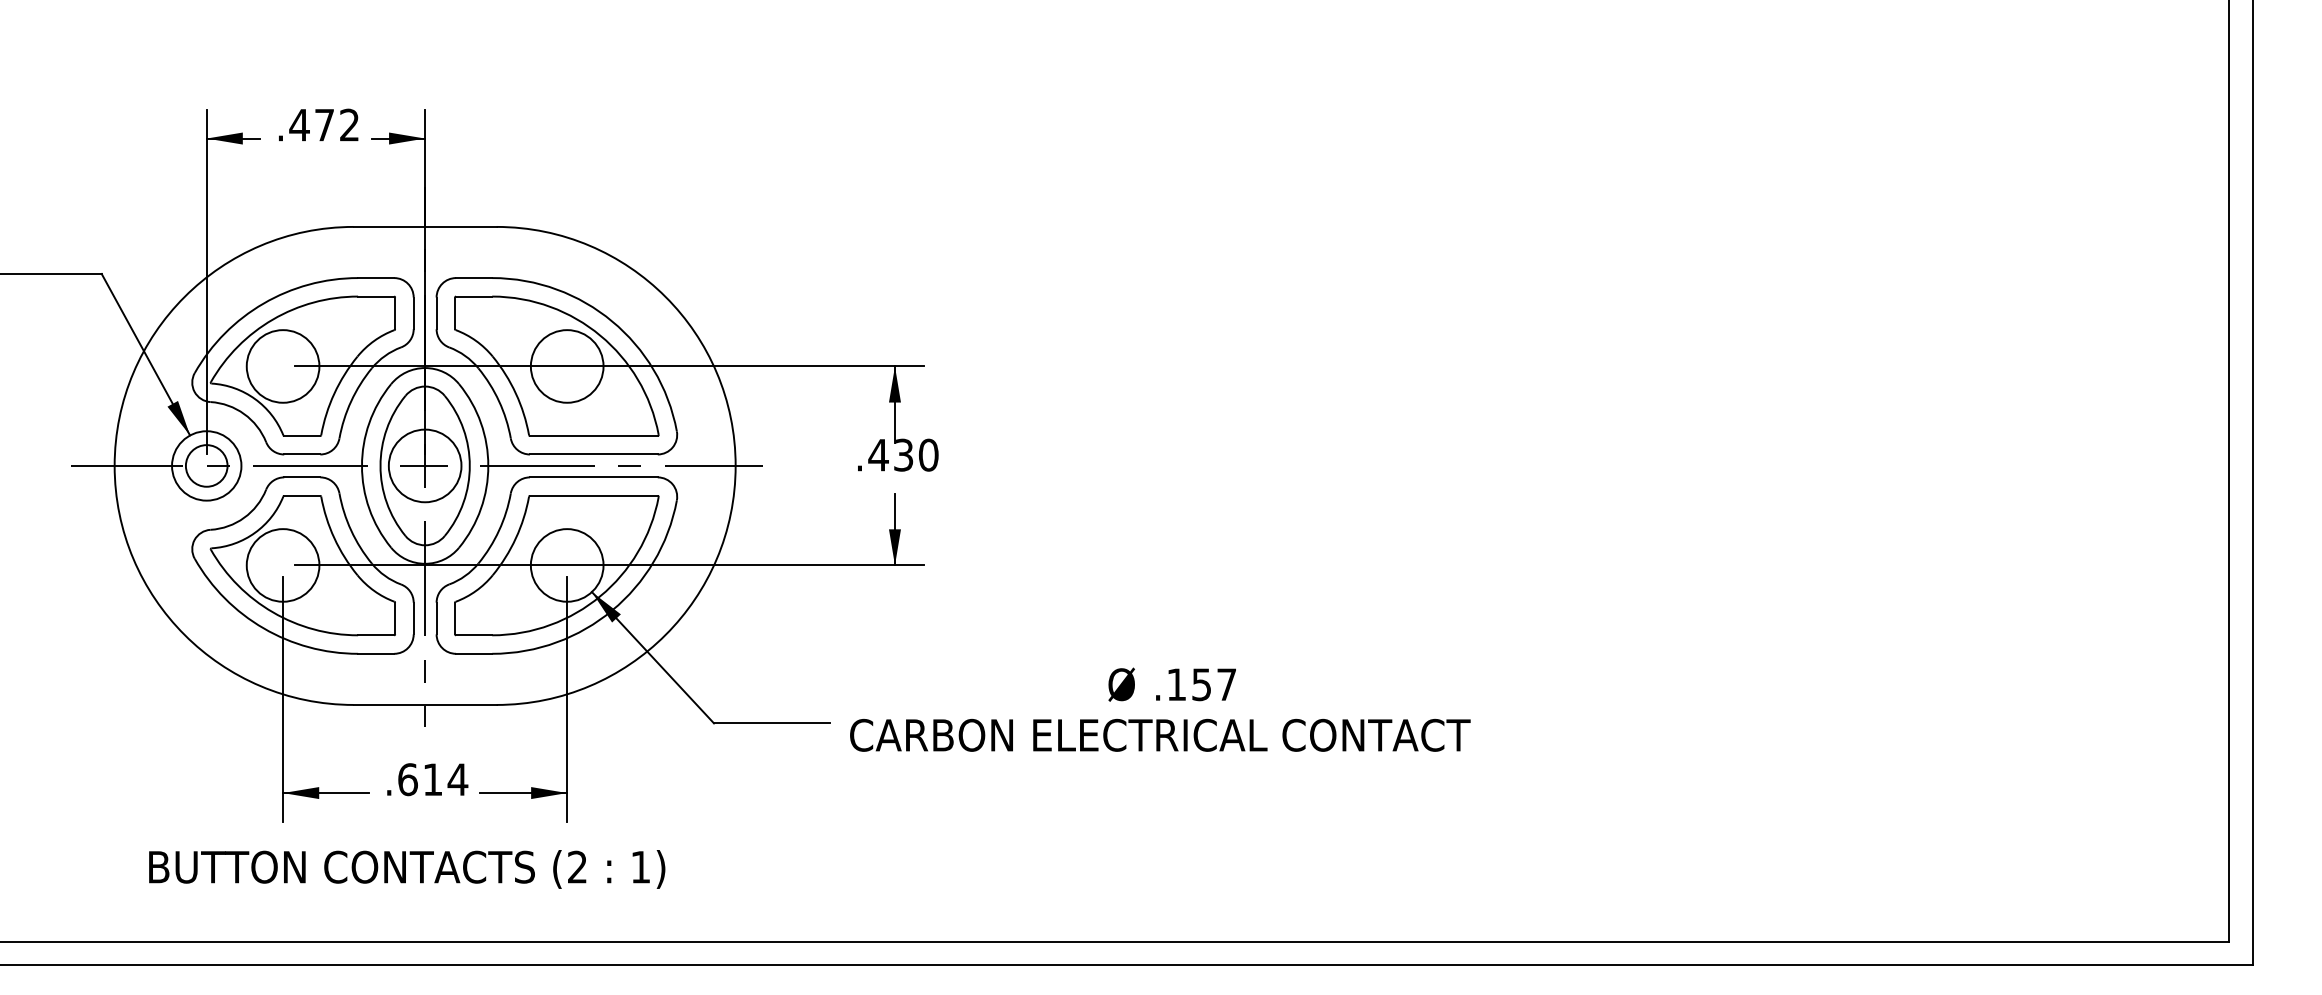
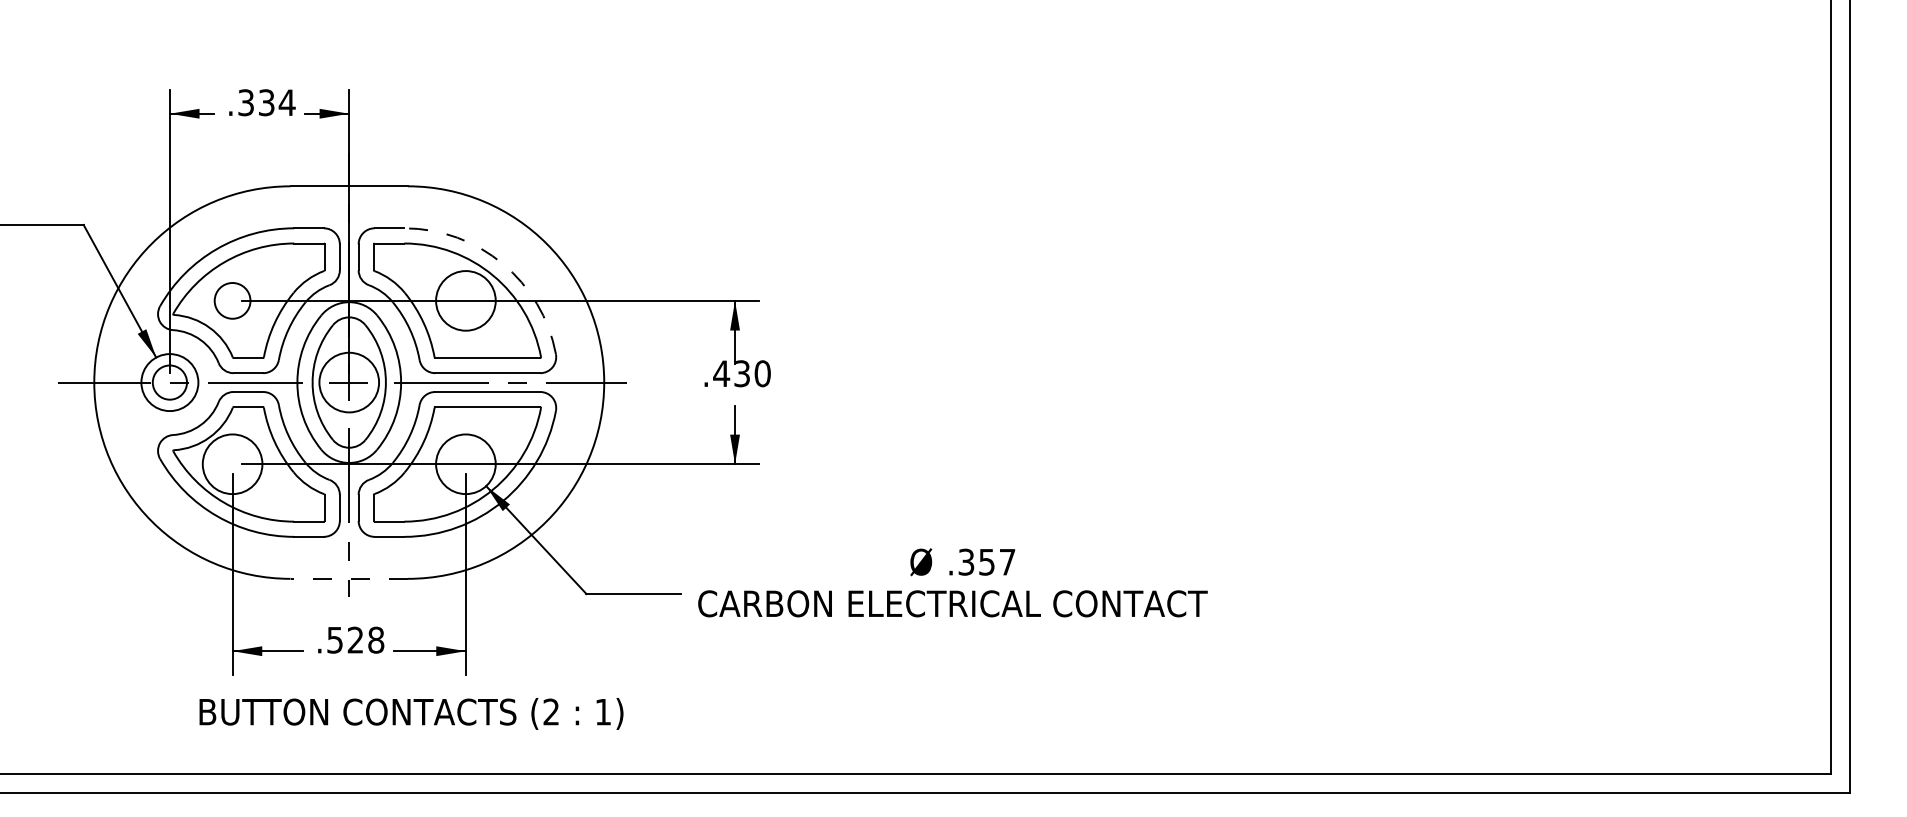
text: (324, 124) -> (266, 102), .472 -> .334
arc: (611, 320) -> (502, 263), solid -> dashed
circle: (282, 365) -> (232, 300), size x0.6
text: (1176, 683) -> (966, 561), .157 -> .357
line: (425, 704) -> (349, 578), solid -> dashed
text: (432, 778) -> (355, 639), .614 -> .528
text: (407, 868) -> (411, 713), moved

